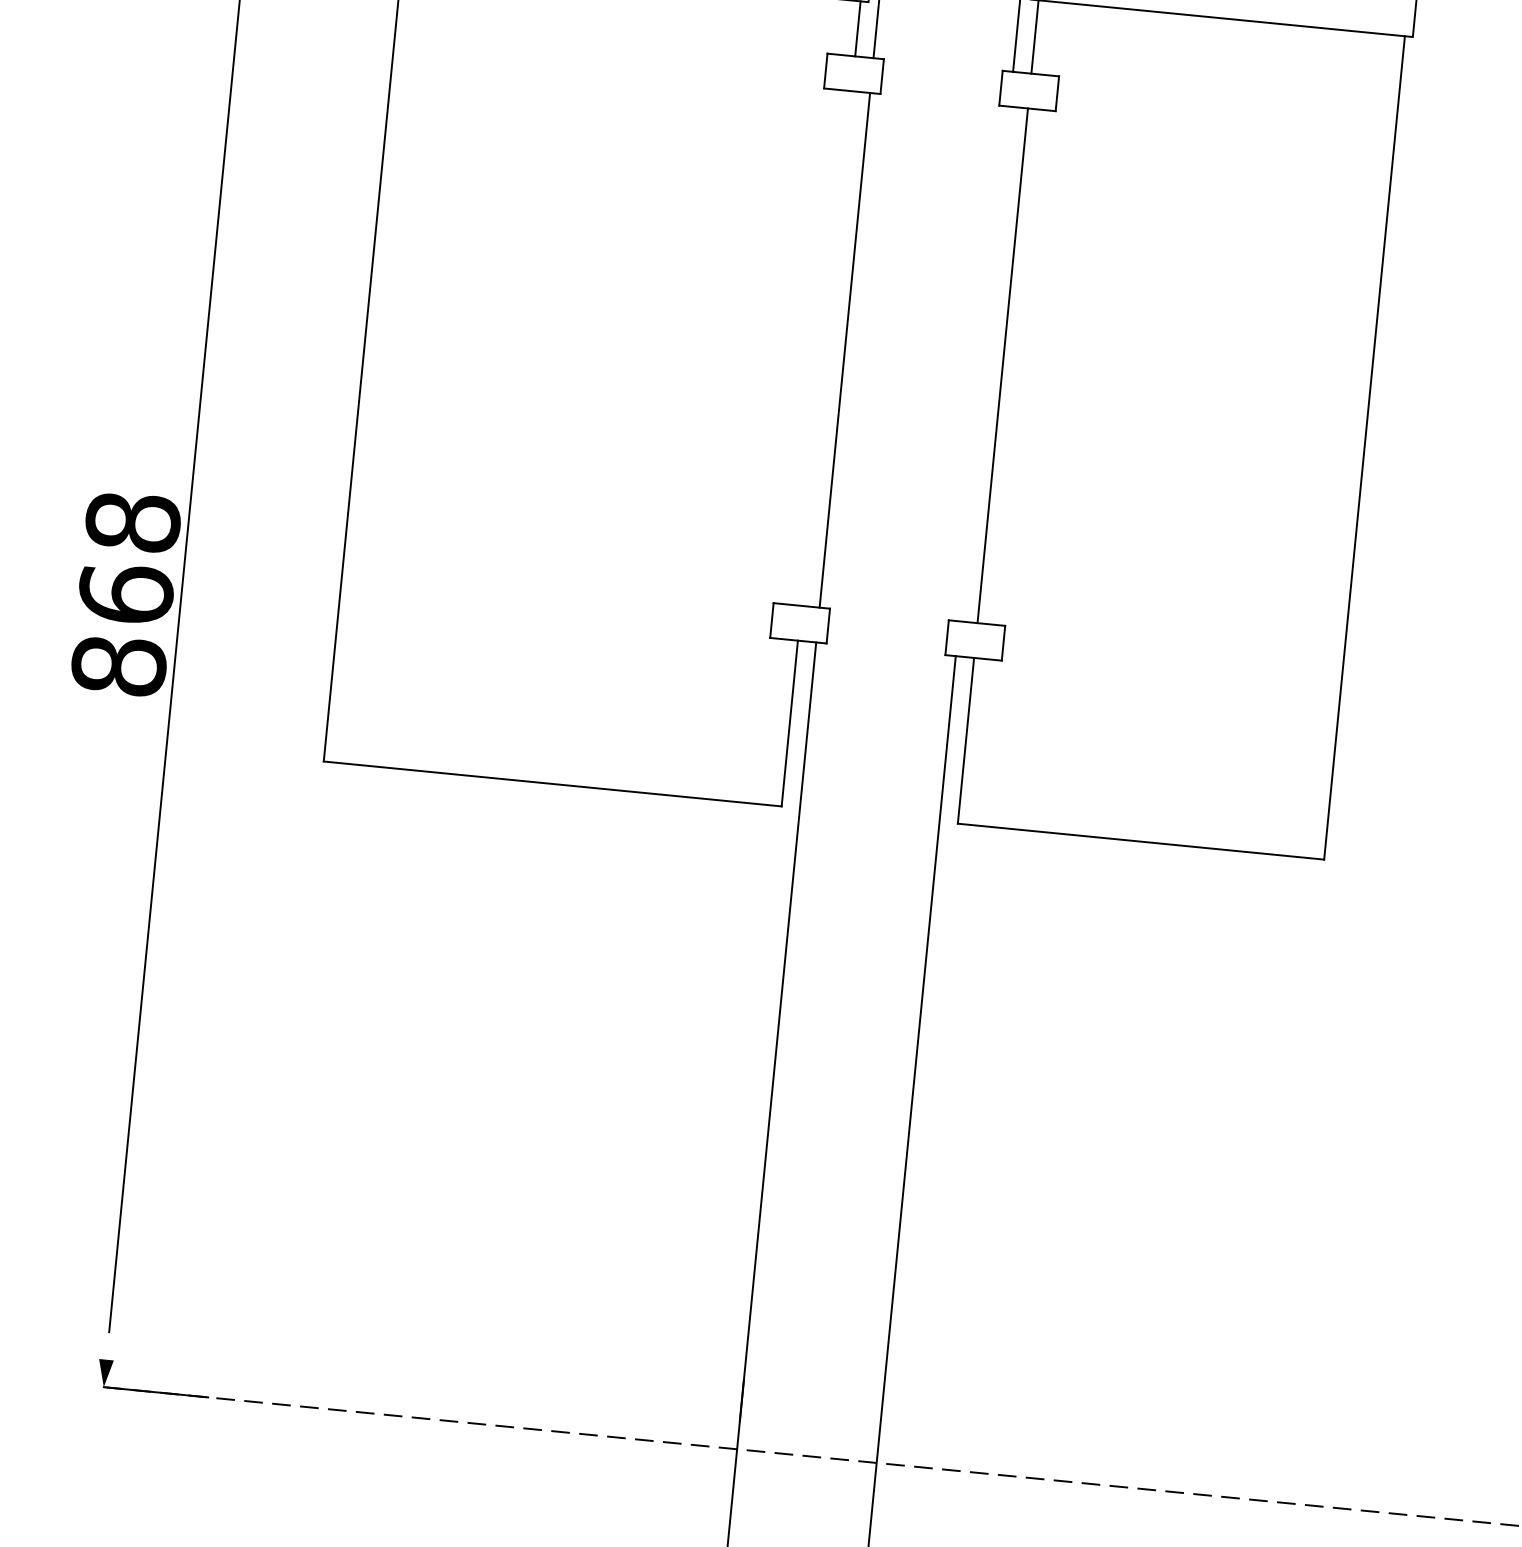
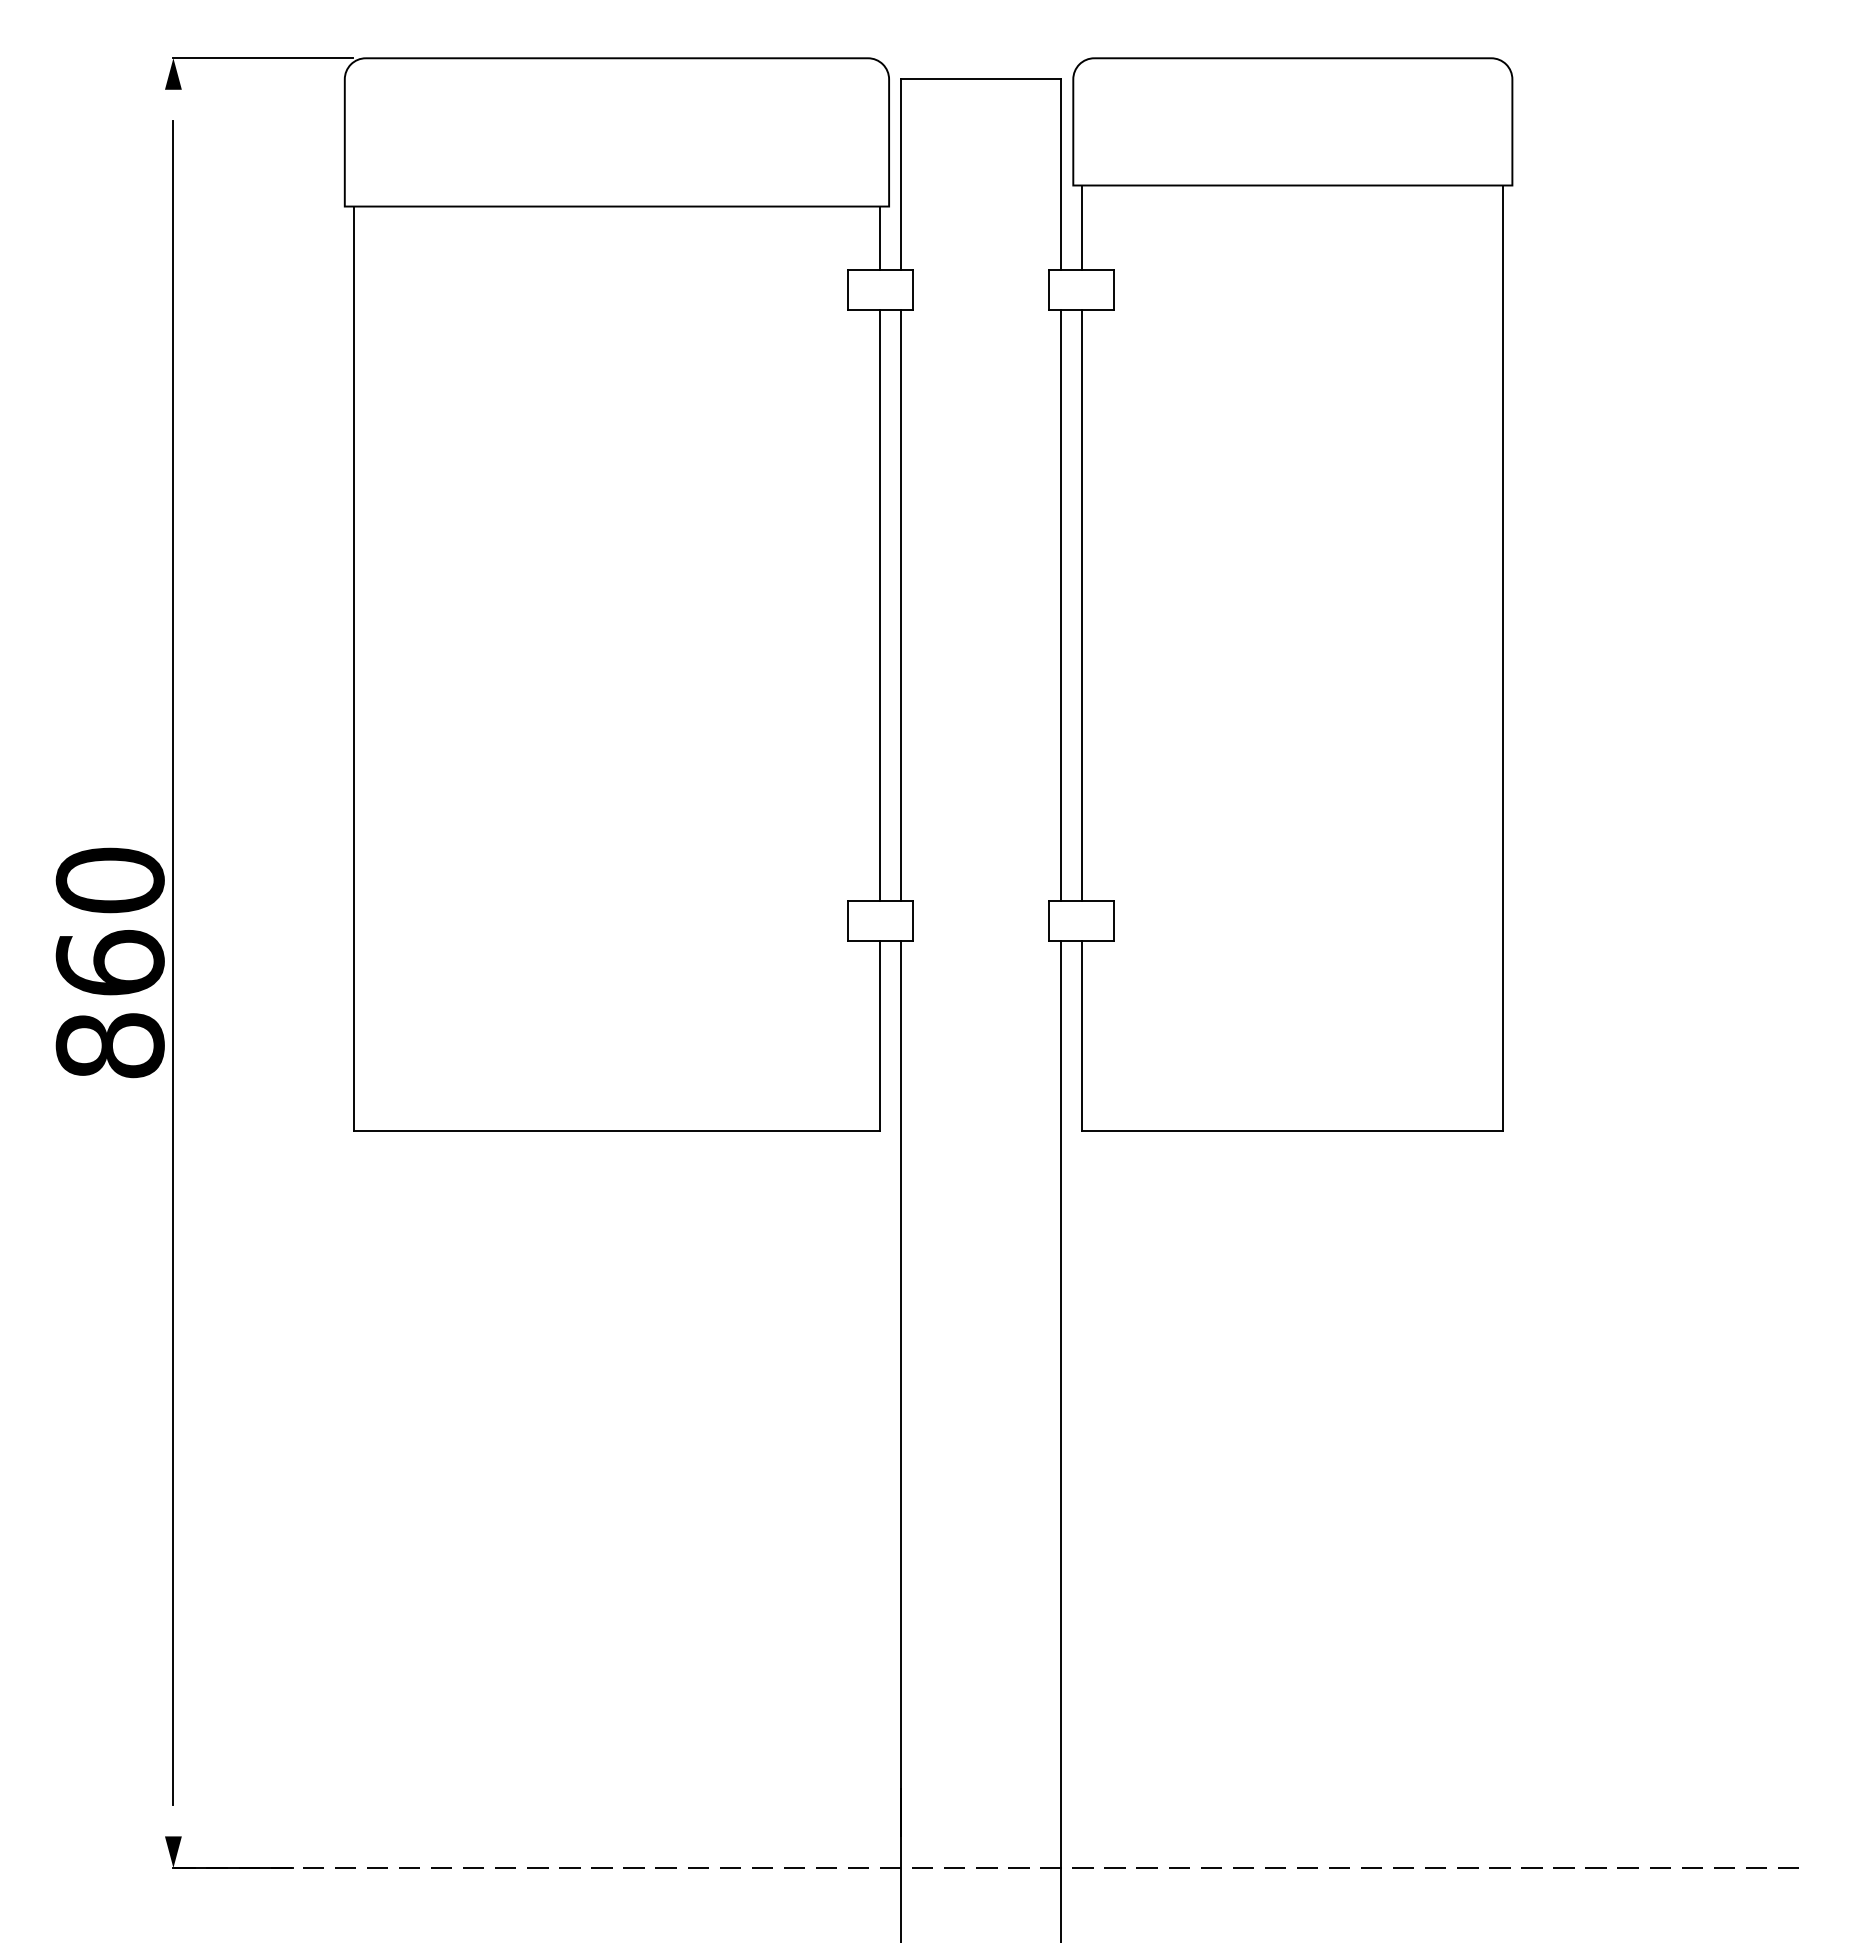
line: (826, 348) -> (879, 605), added
line: (984, 364) -> (1061, 605), added
text: (133, 522) -> (110, 880), 868 -> 860

